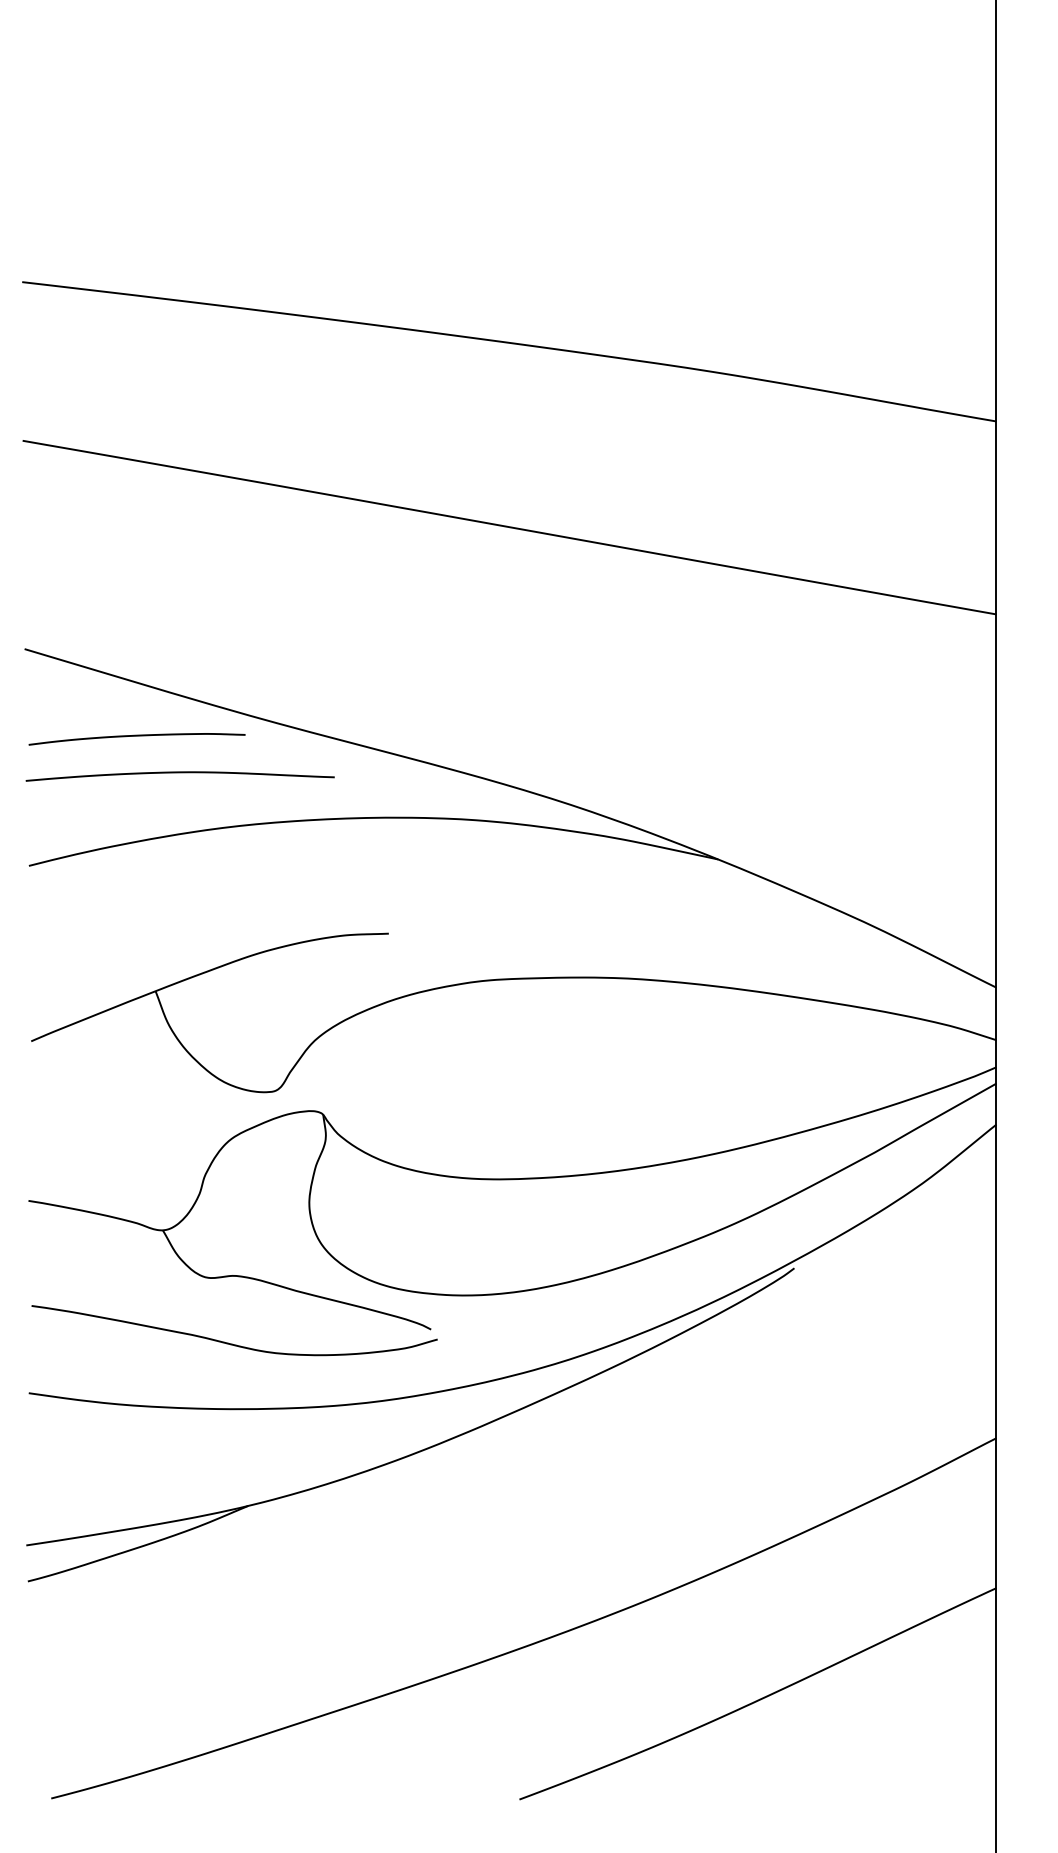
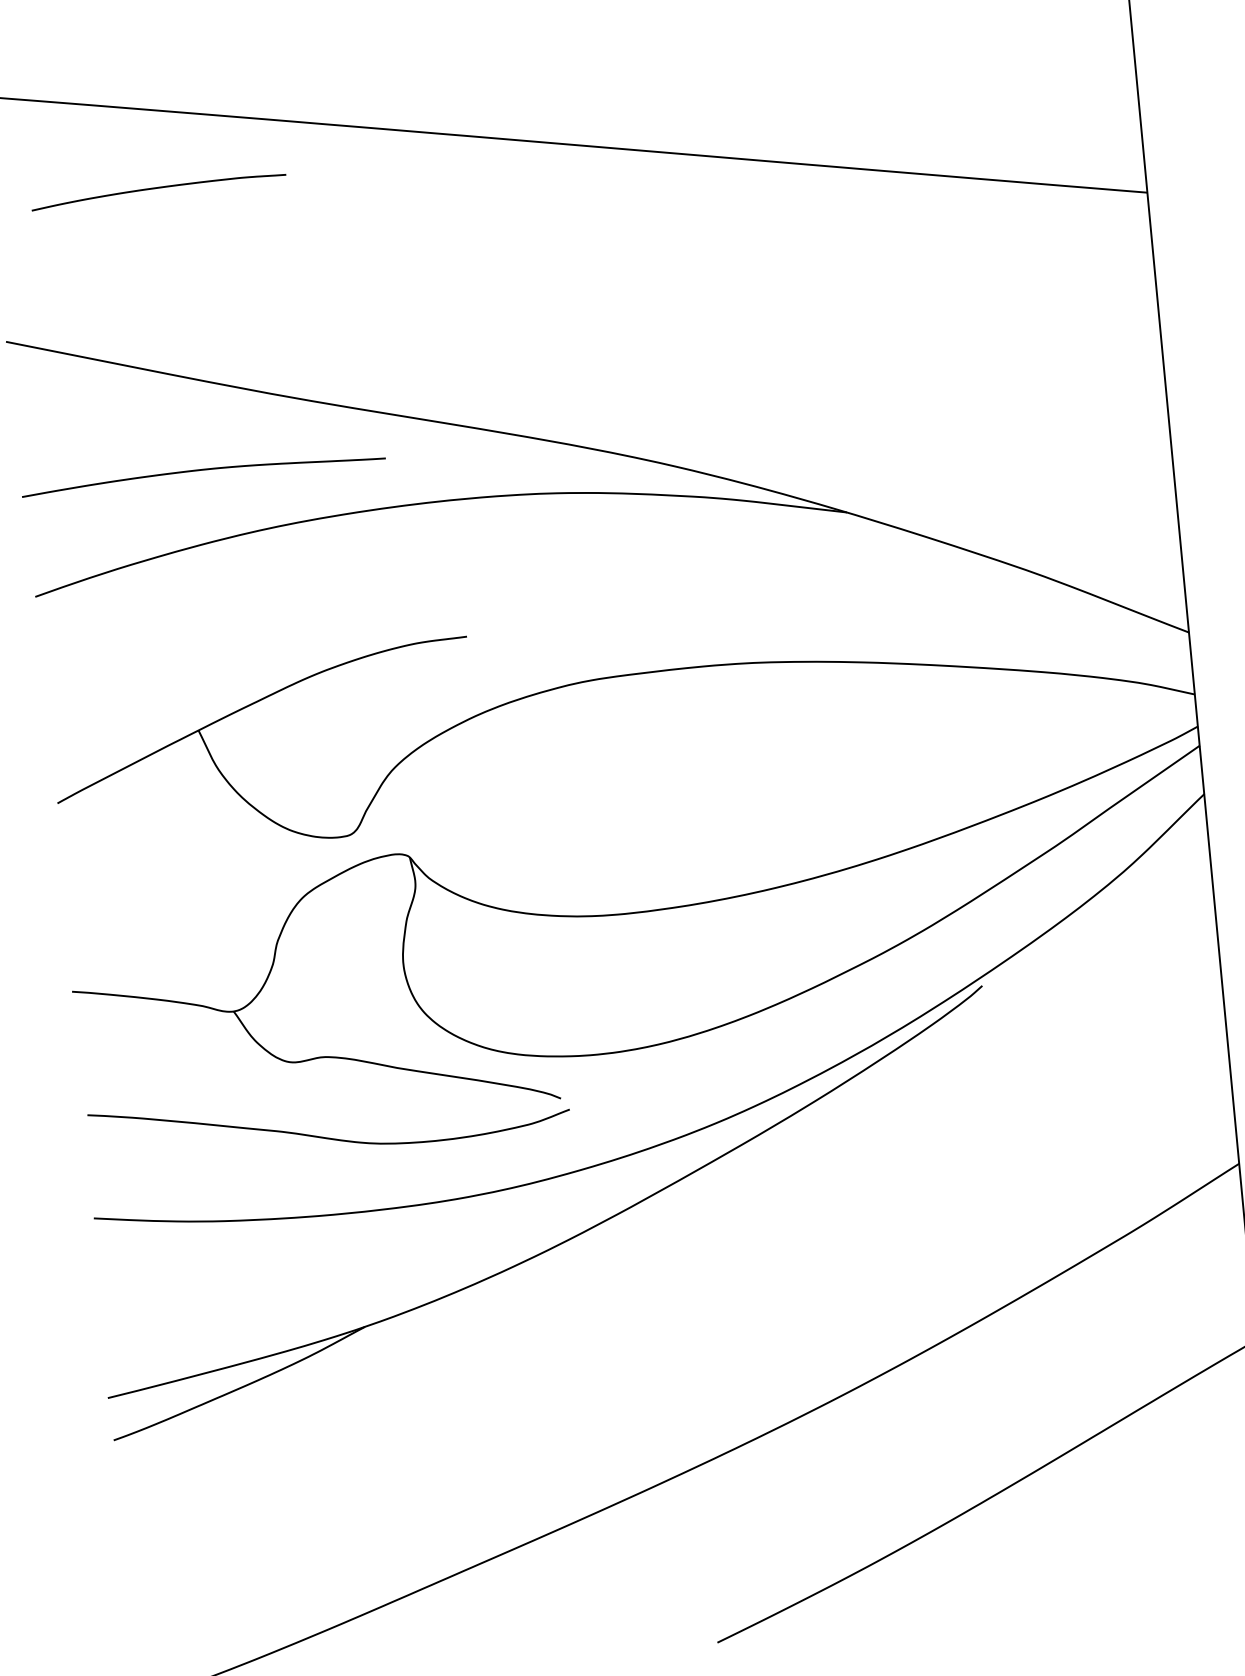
curve: (136, 736) -> (157, 188), moved

